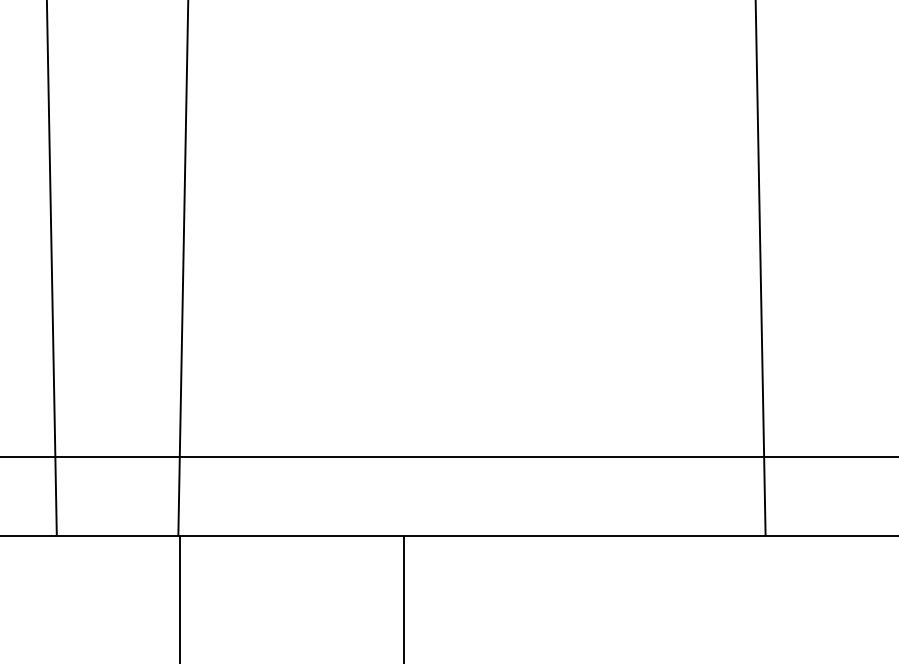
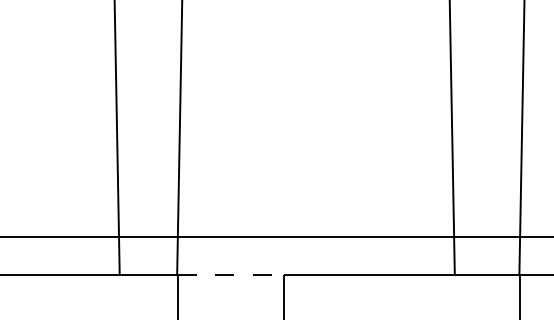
line: (291, 535) -> (230, 274), solid -> dashed

